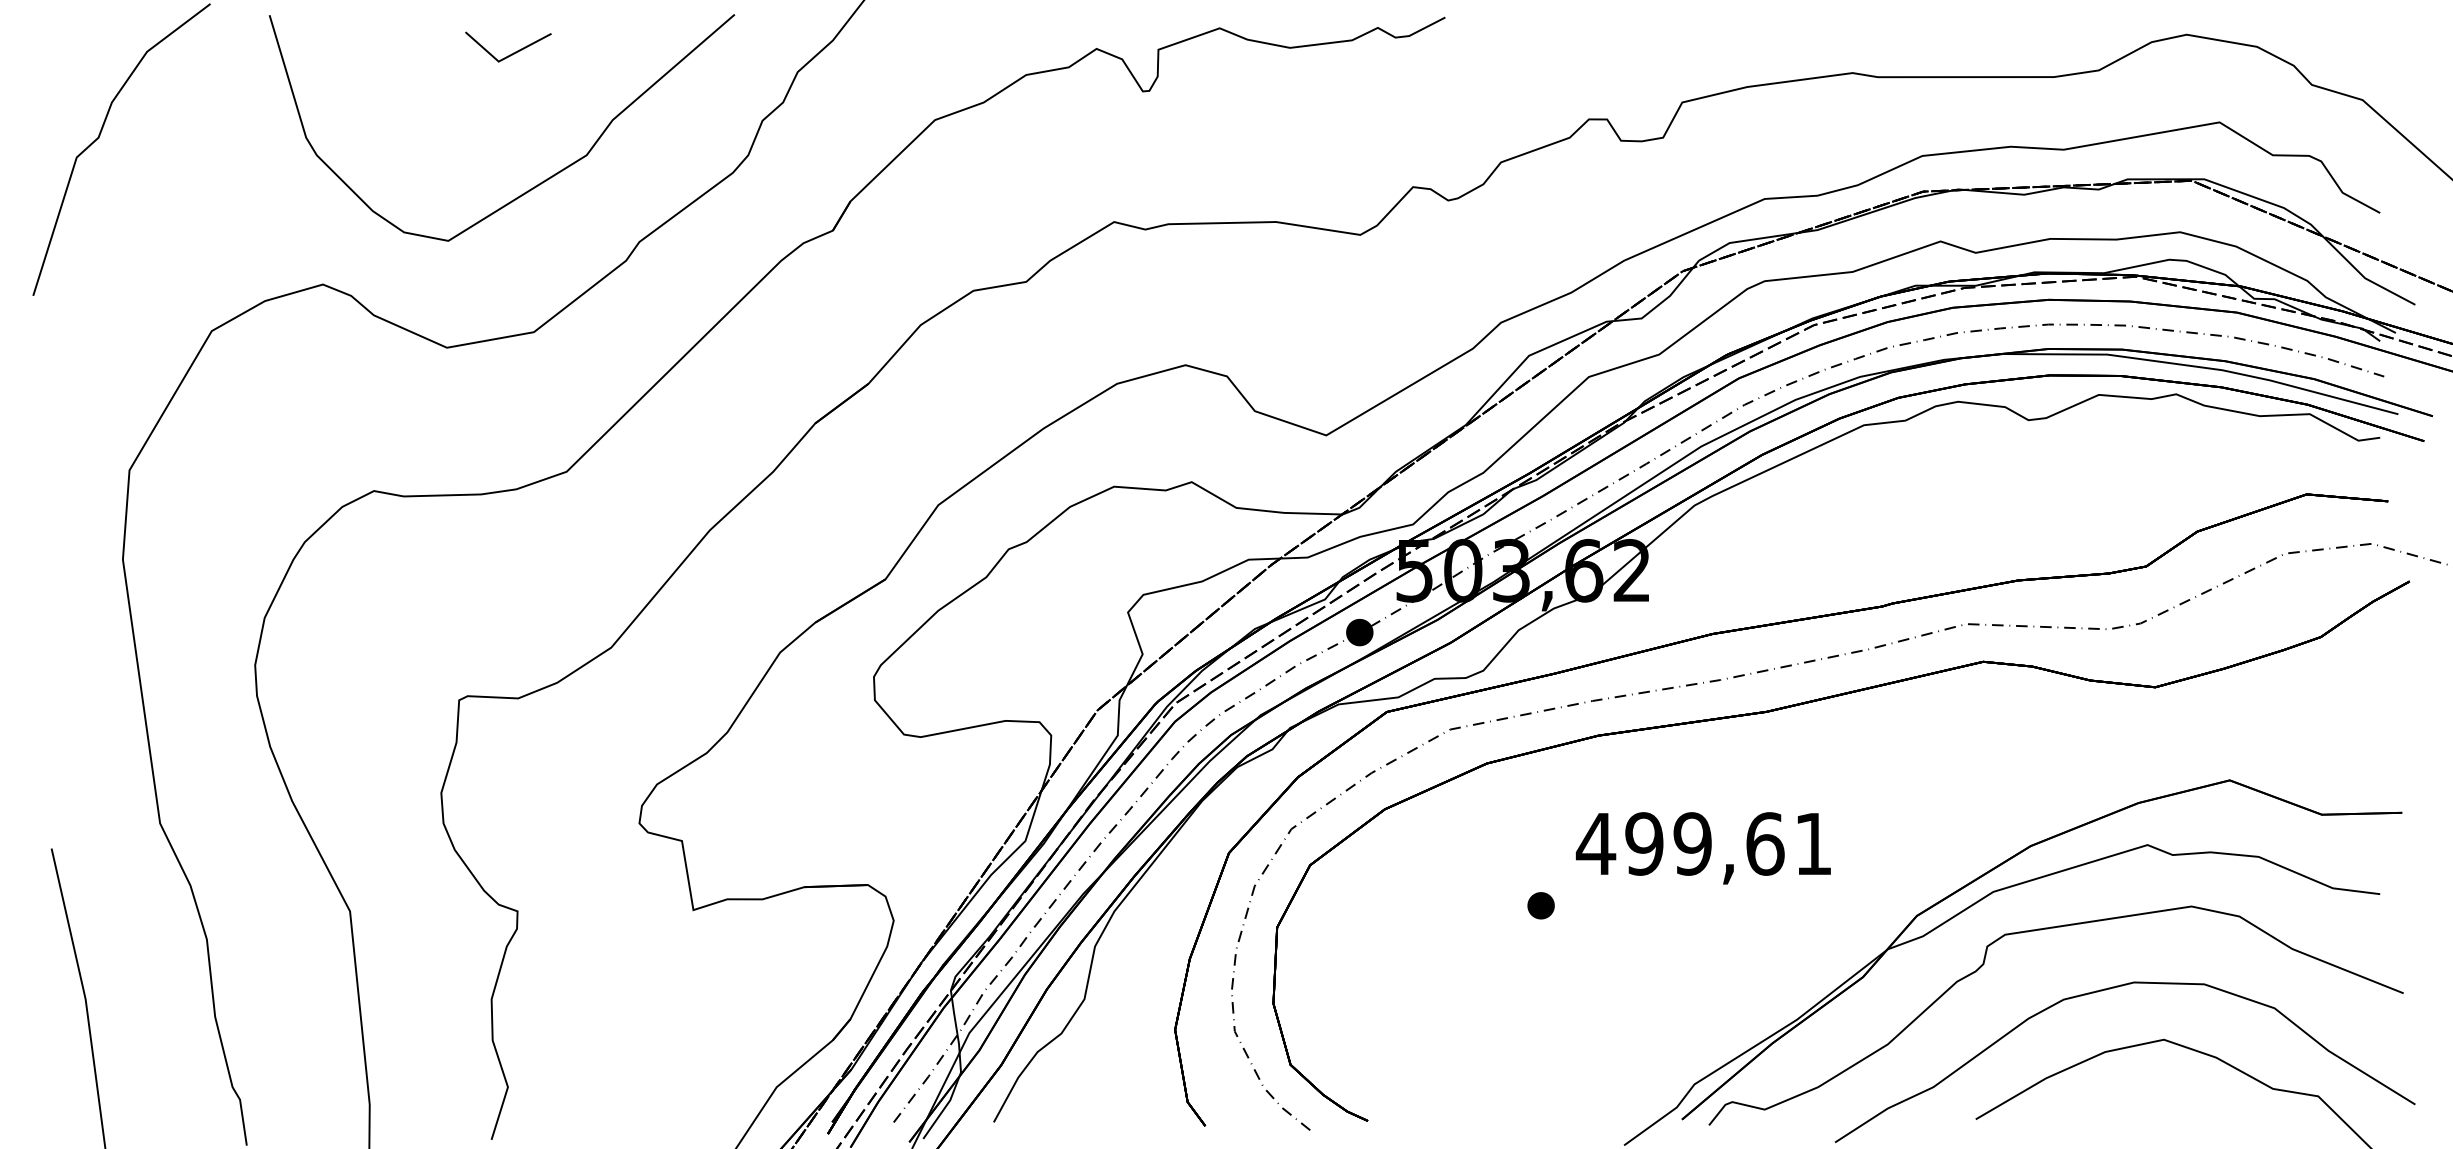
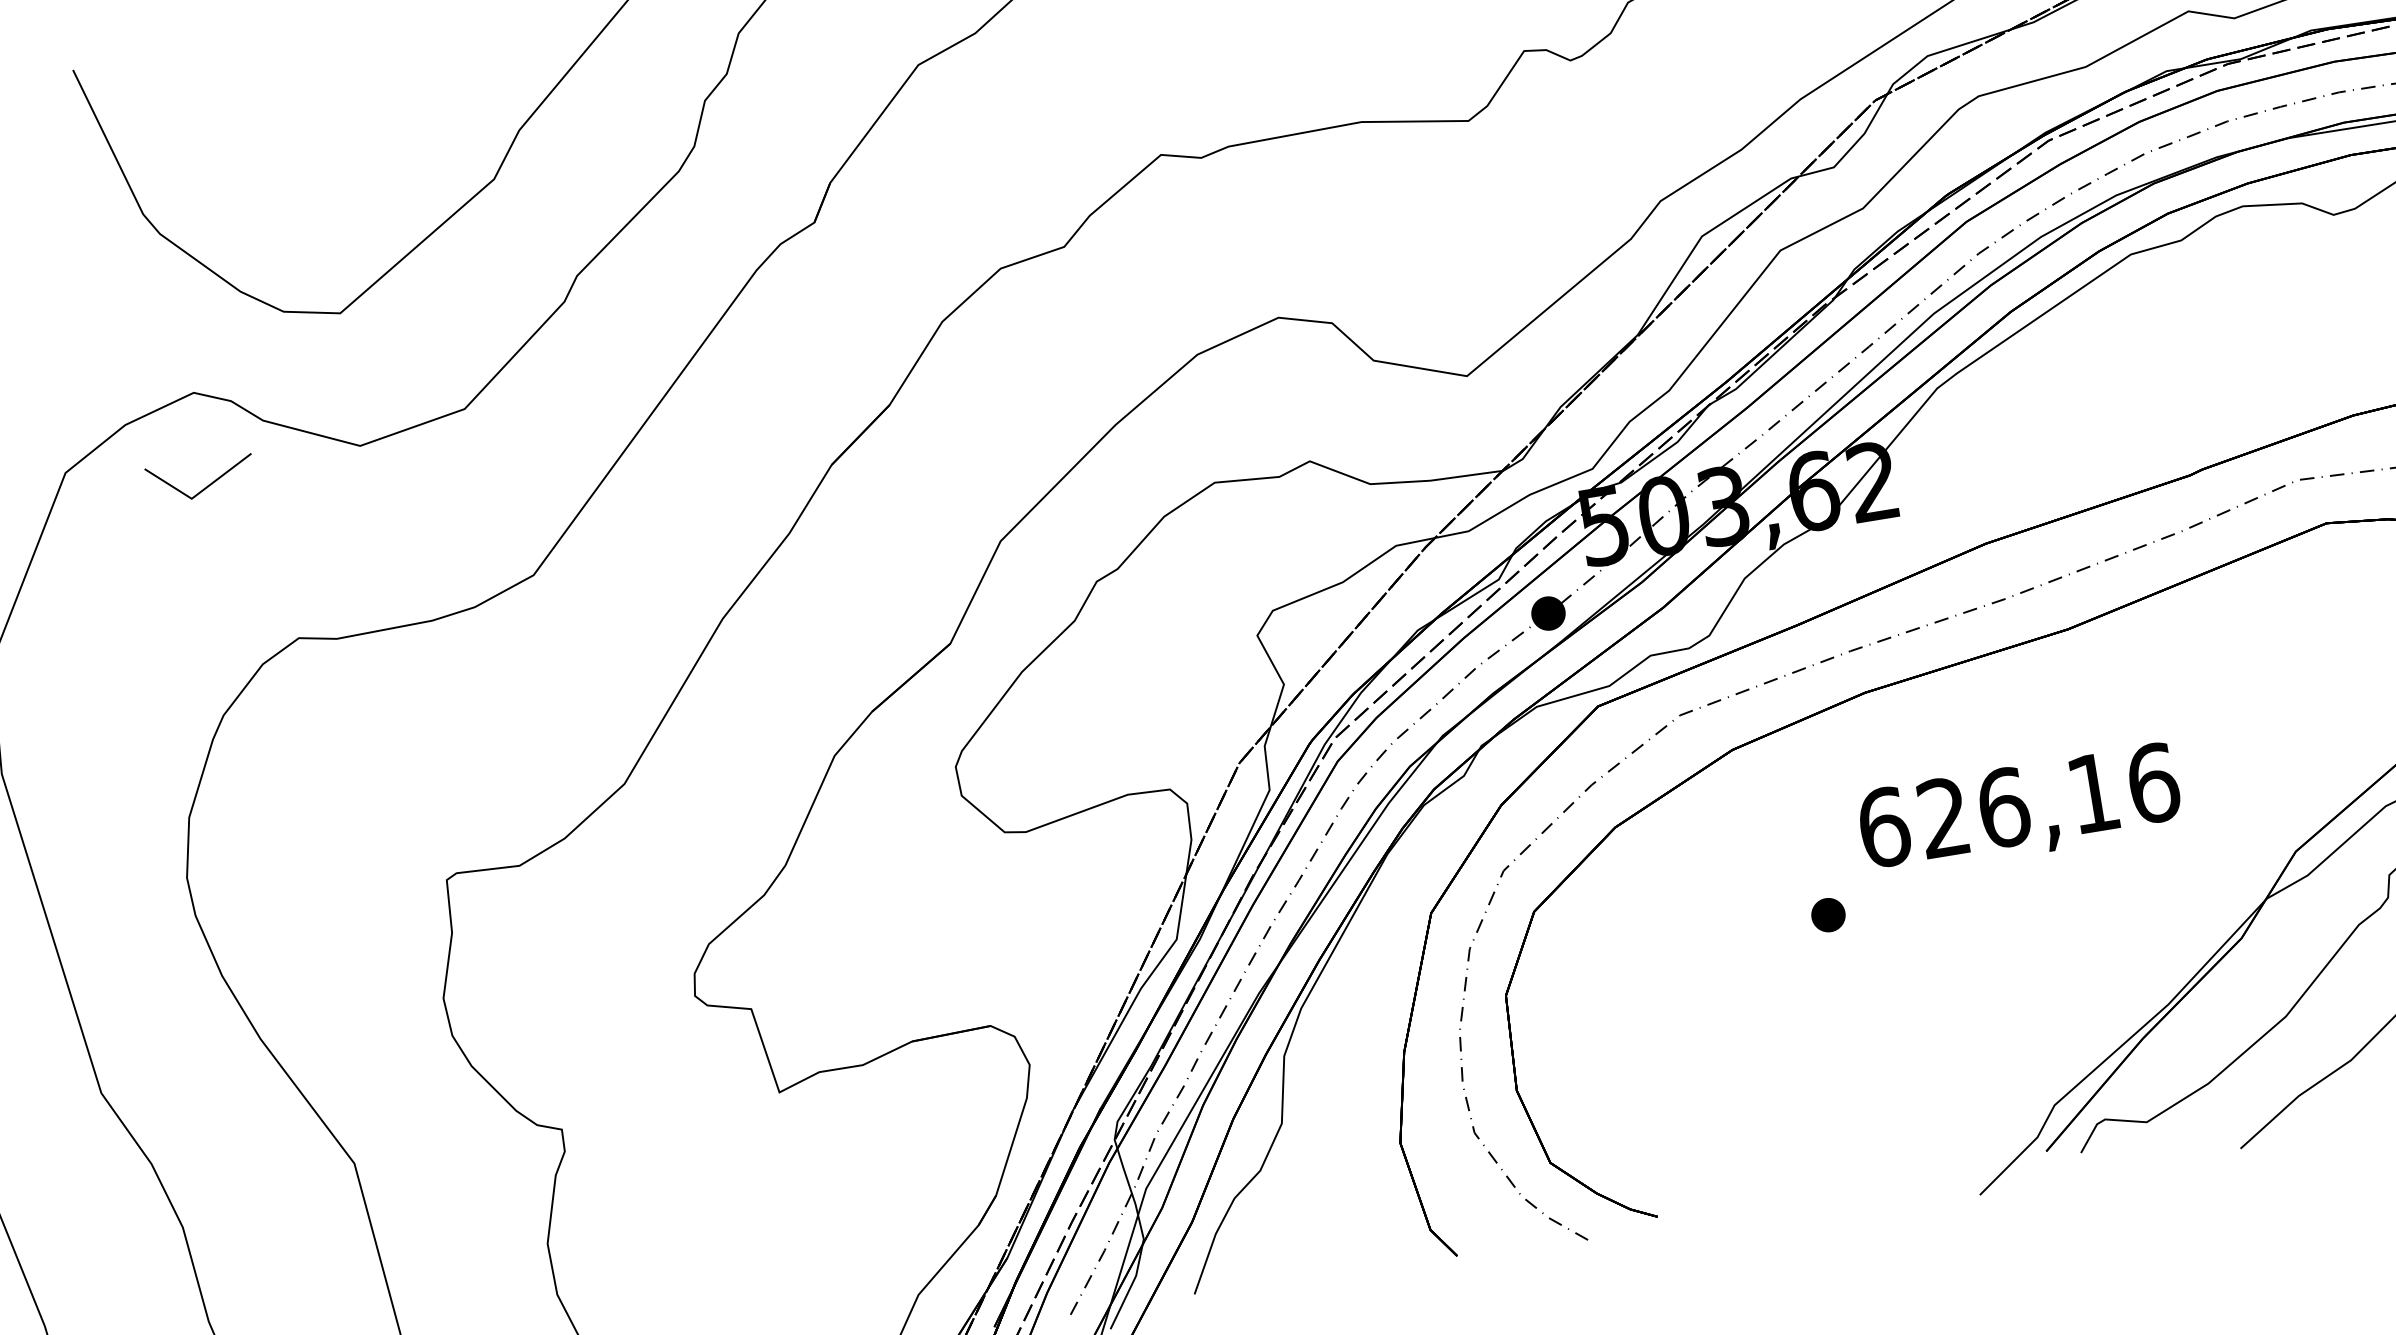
line: (511, 53) -> (205, 486), moved
text: (1704, 843) -> (2018, 804), 499,61 -> 626,16

